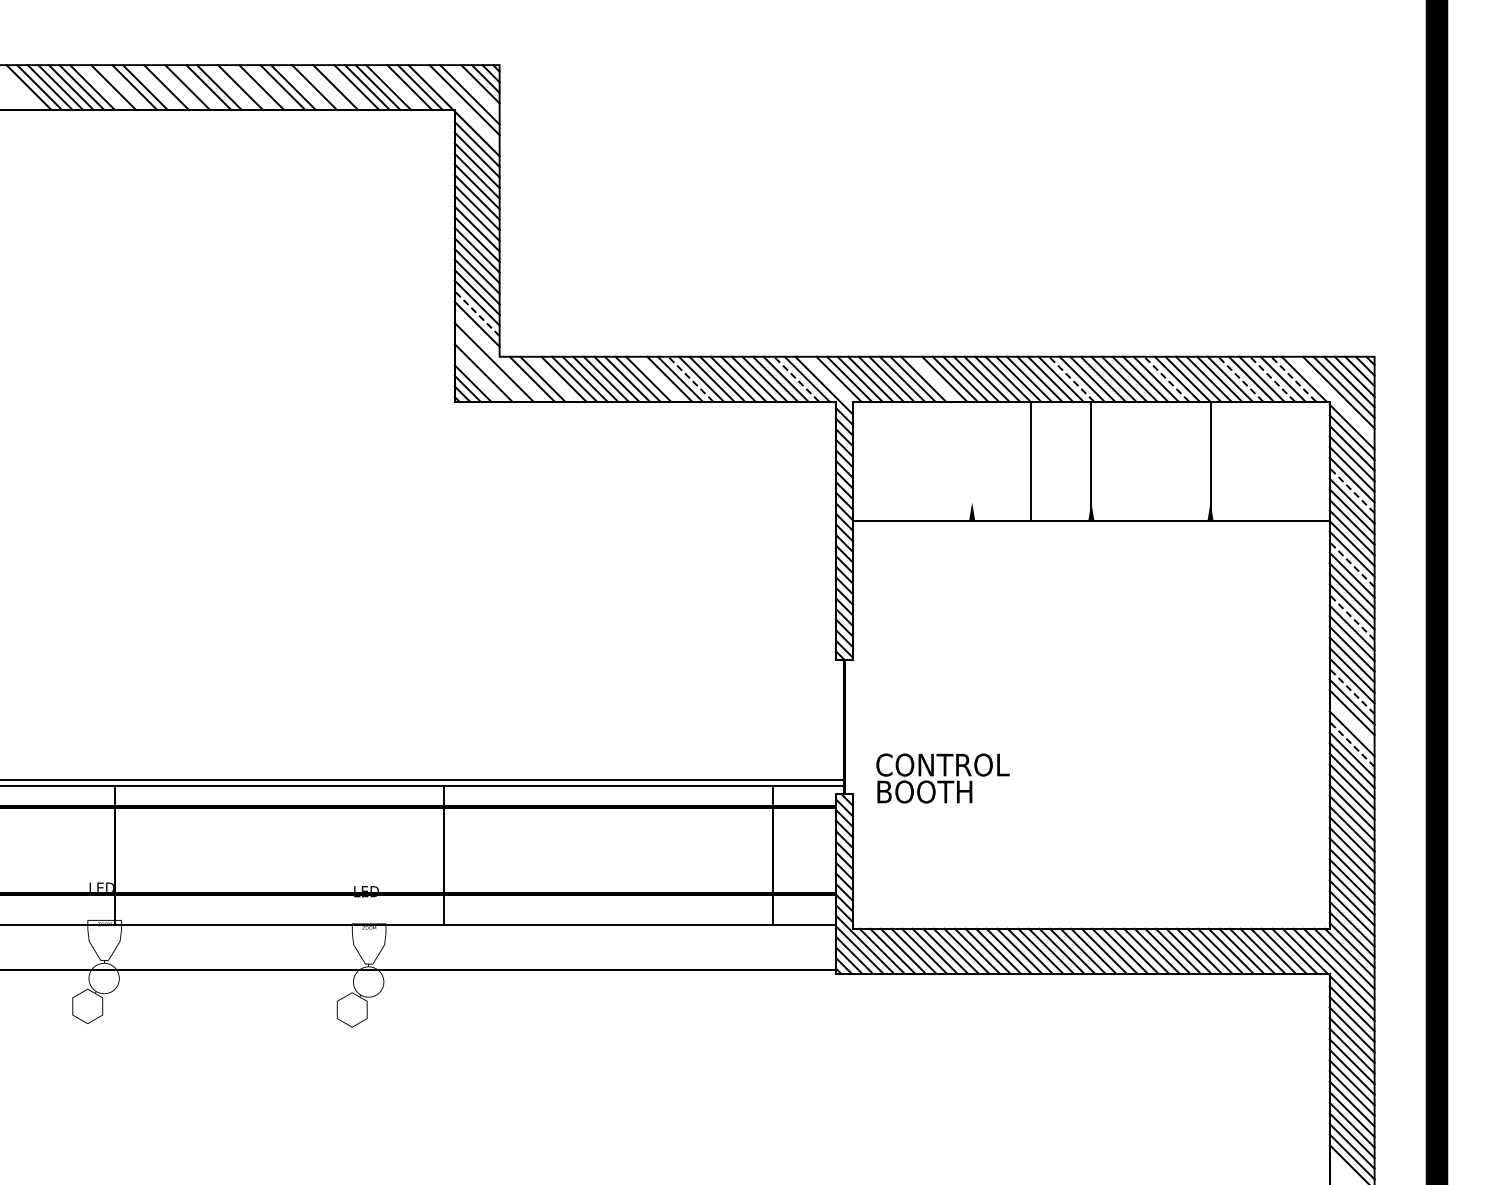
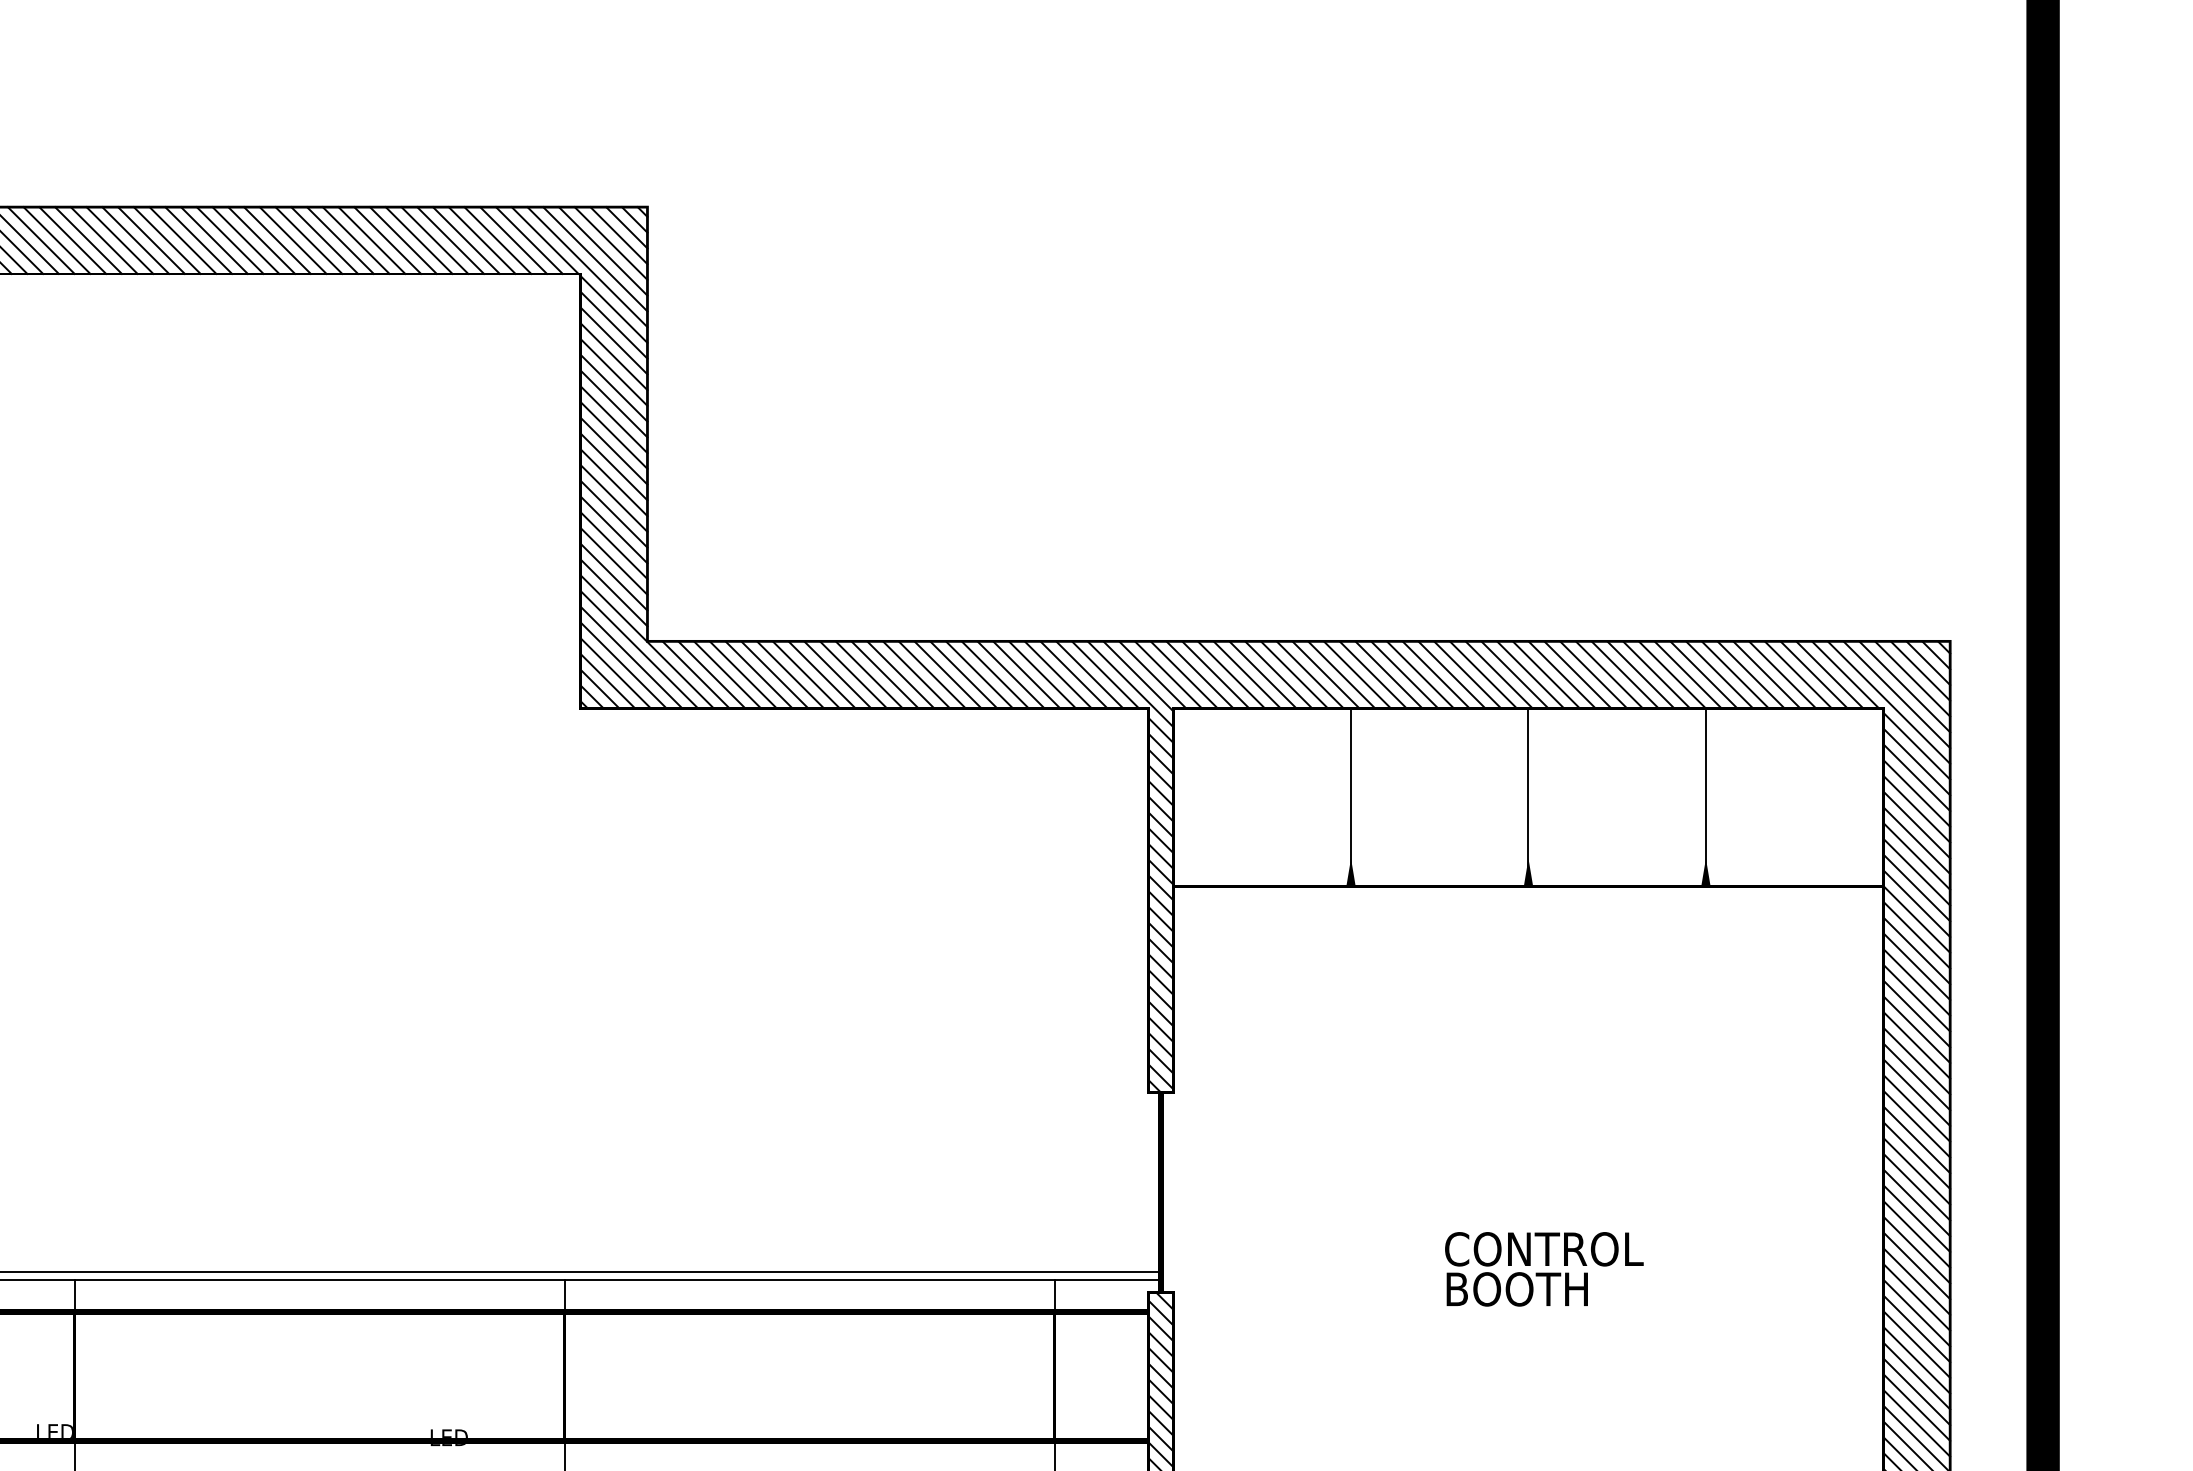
line: (102, 87) -> (56, 240), added
line: (123, 87) -> (87, 240), added
line: (155, 87) -> (135, 240), added
line: (176, 87) -> (166, 240), added
line: (197, 87) -> (197, 240), added
line: (229, 87) -> (245, 240), added
line: (250, 87) -> (276, 240), added
line: (271, 87) -> (307, 240), added
line: (303, 87) -> (355, 240), added
line: (324, 87) -> (386, 240), added
line: (345, 87) -> (417, 240), added
line: (398, 87) -> (496, 240), added
line: (474, 89) -> (610, 243), added
line: (459, 105) -> (587, 267), added
line: (477, 313) -> (614, 576), dashed -> solid
line: (499, 356) -> (647, 640), added
line: (488, 367) -> (630, 657), added
line: (477, 377) -> (614, 672), added
line: (552, 378) -> (726, 673), added
line: (658, 378) -> (884, 673), added
line: (933, 378) -> (1293, 673), added
line: (690, 379) -> (931, 675), dashed -> solid
line: (796, 379) -> (1089, 675), dashed -> solid
line: (828, 379) -> (1137, 675), added
line: (1071, 379) -> (1498, 675), dashed -> solid
line: (1166, 379) -> (1640, 675), dashed -> solid
line: (1240, 379) -> (1750, 675), dashed -> solid
line: (1272, 379) -> (1798, 675), dashed -> solid
line: (1293, 379) -> (1829, 675), dashed -> solid
line: (1333, 397) -> (1889, 701), added
line: (1031, 461) -> (1351, 797), moved
line: (1352, 490) -> (1917, 840), dashed -> solid
line: (1352, 564) -> (1917, 950), dashed -> solid
line: (1352, 617) -> (1917, 1029), dashed -> solid
line: (1352, 691) -> (1917, 1139), dashed -> solid
line: (1351, 722) -> (1915, 1185), added
line: (1352, 744) -> (1917, 1218), dashed -> solid
text: (942, 778) -> (1543, 1269), moved

